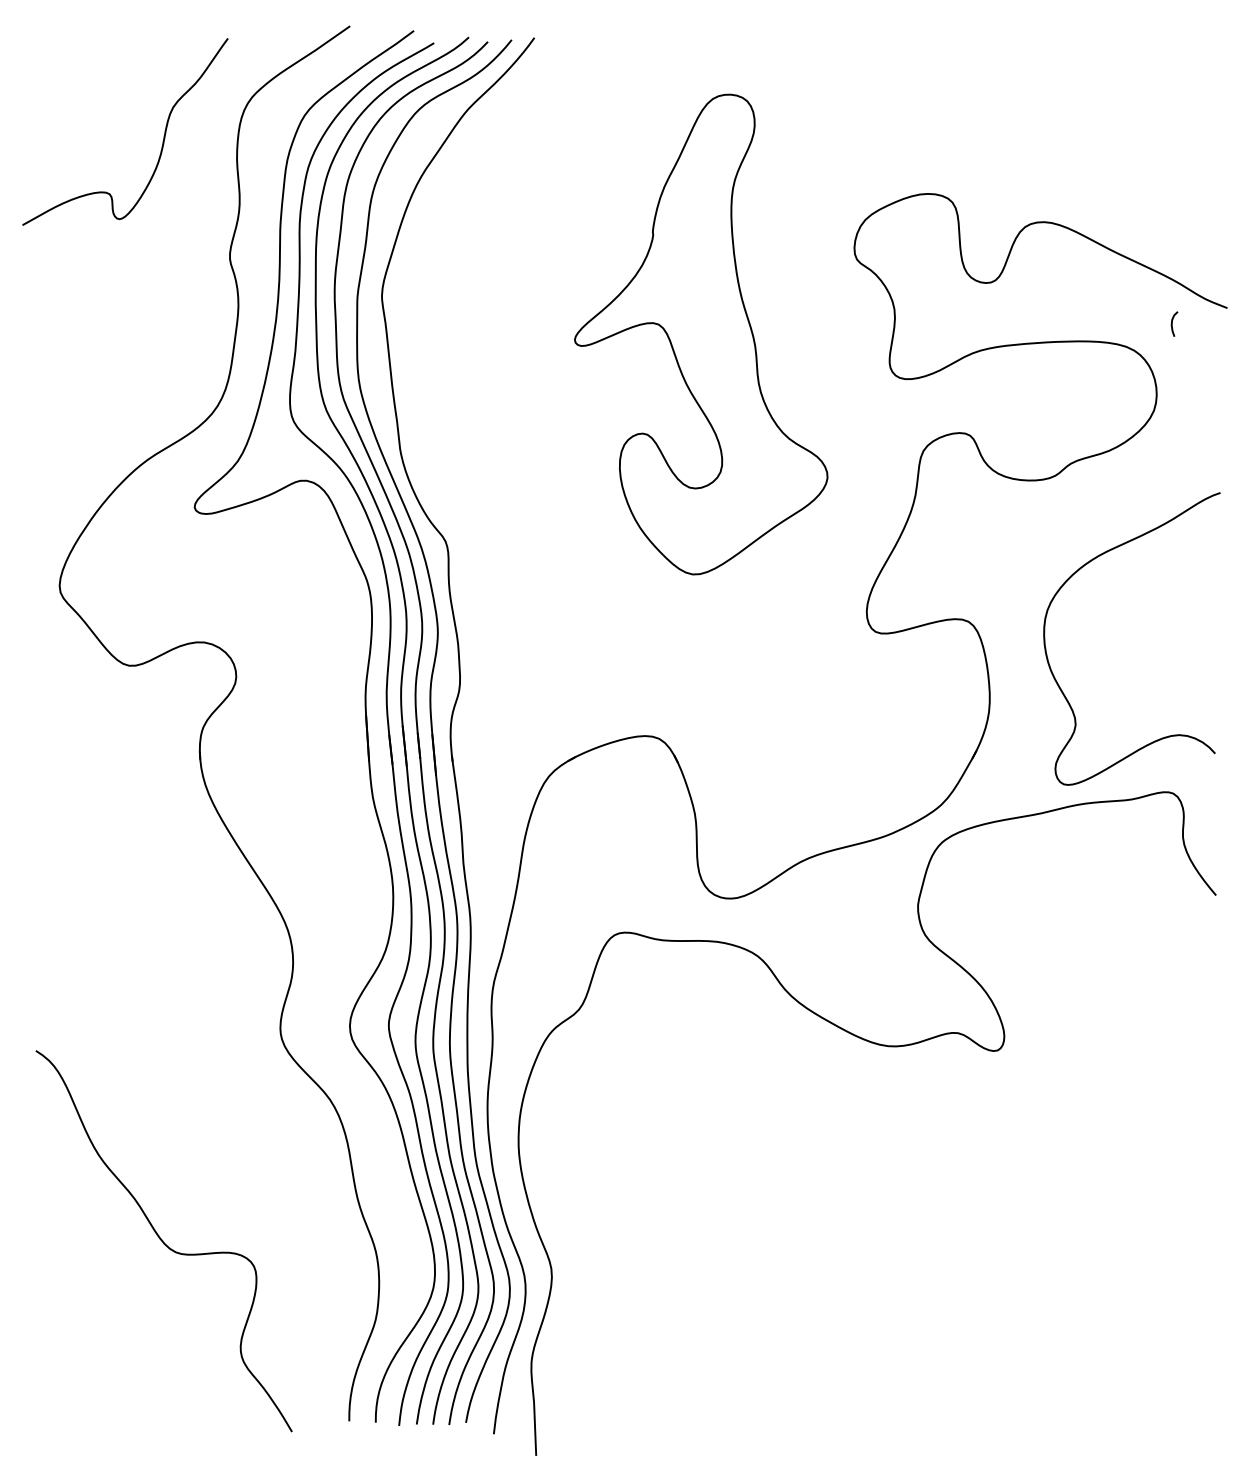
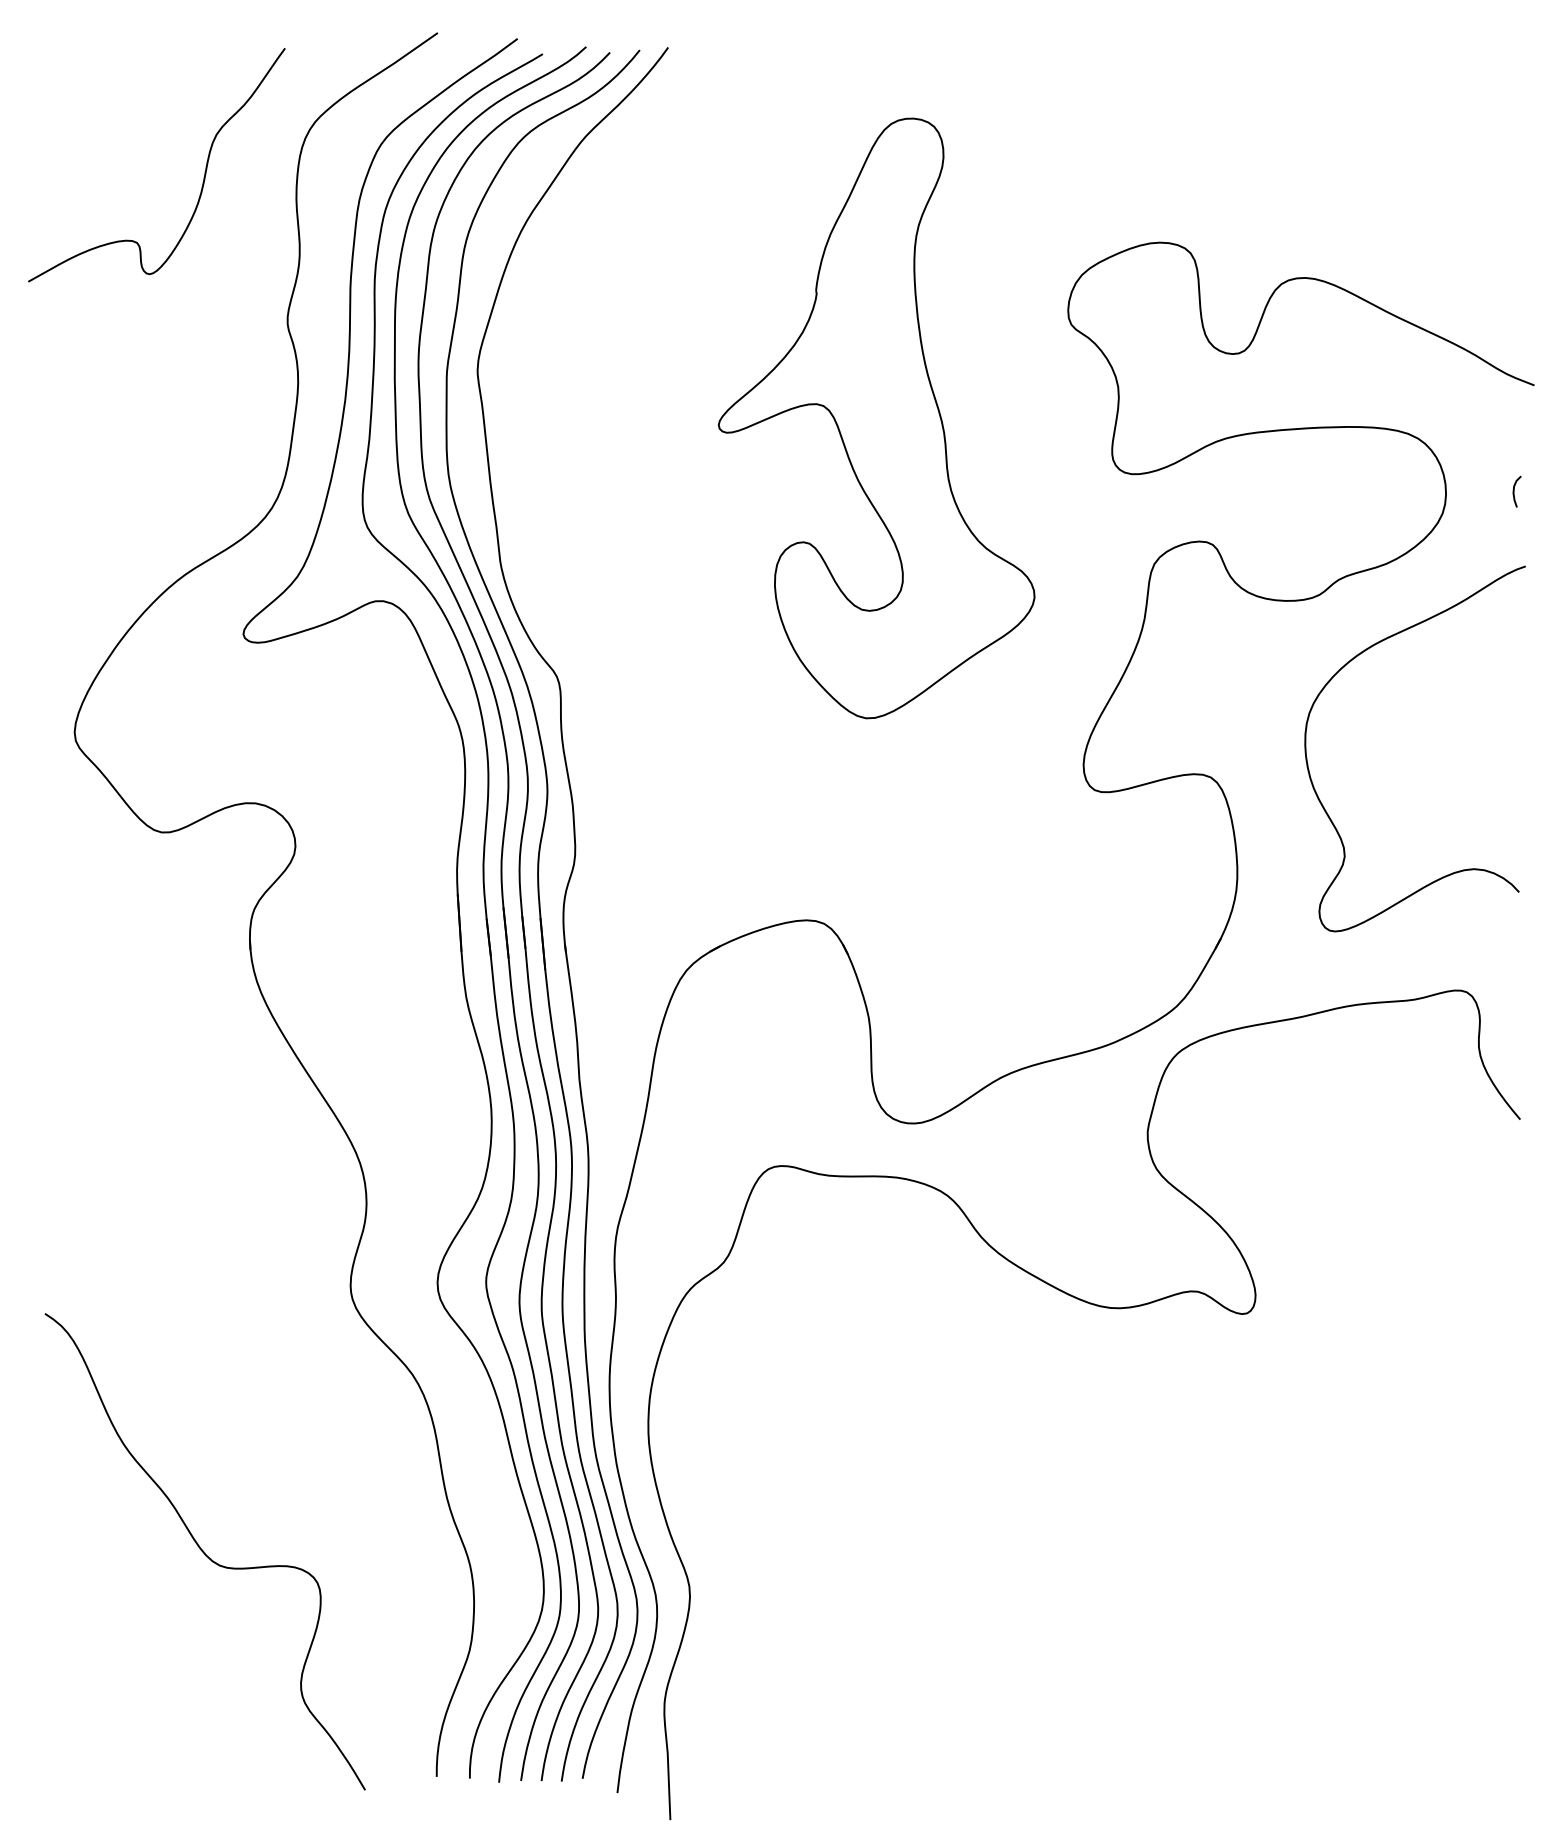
curve: (1172, 323) -> (1514, 490), moved
curve: (1077, 572) -> (1347, 665), moved

